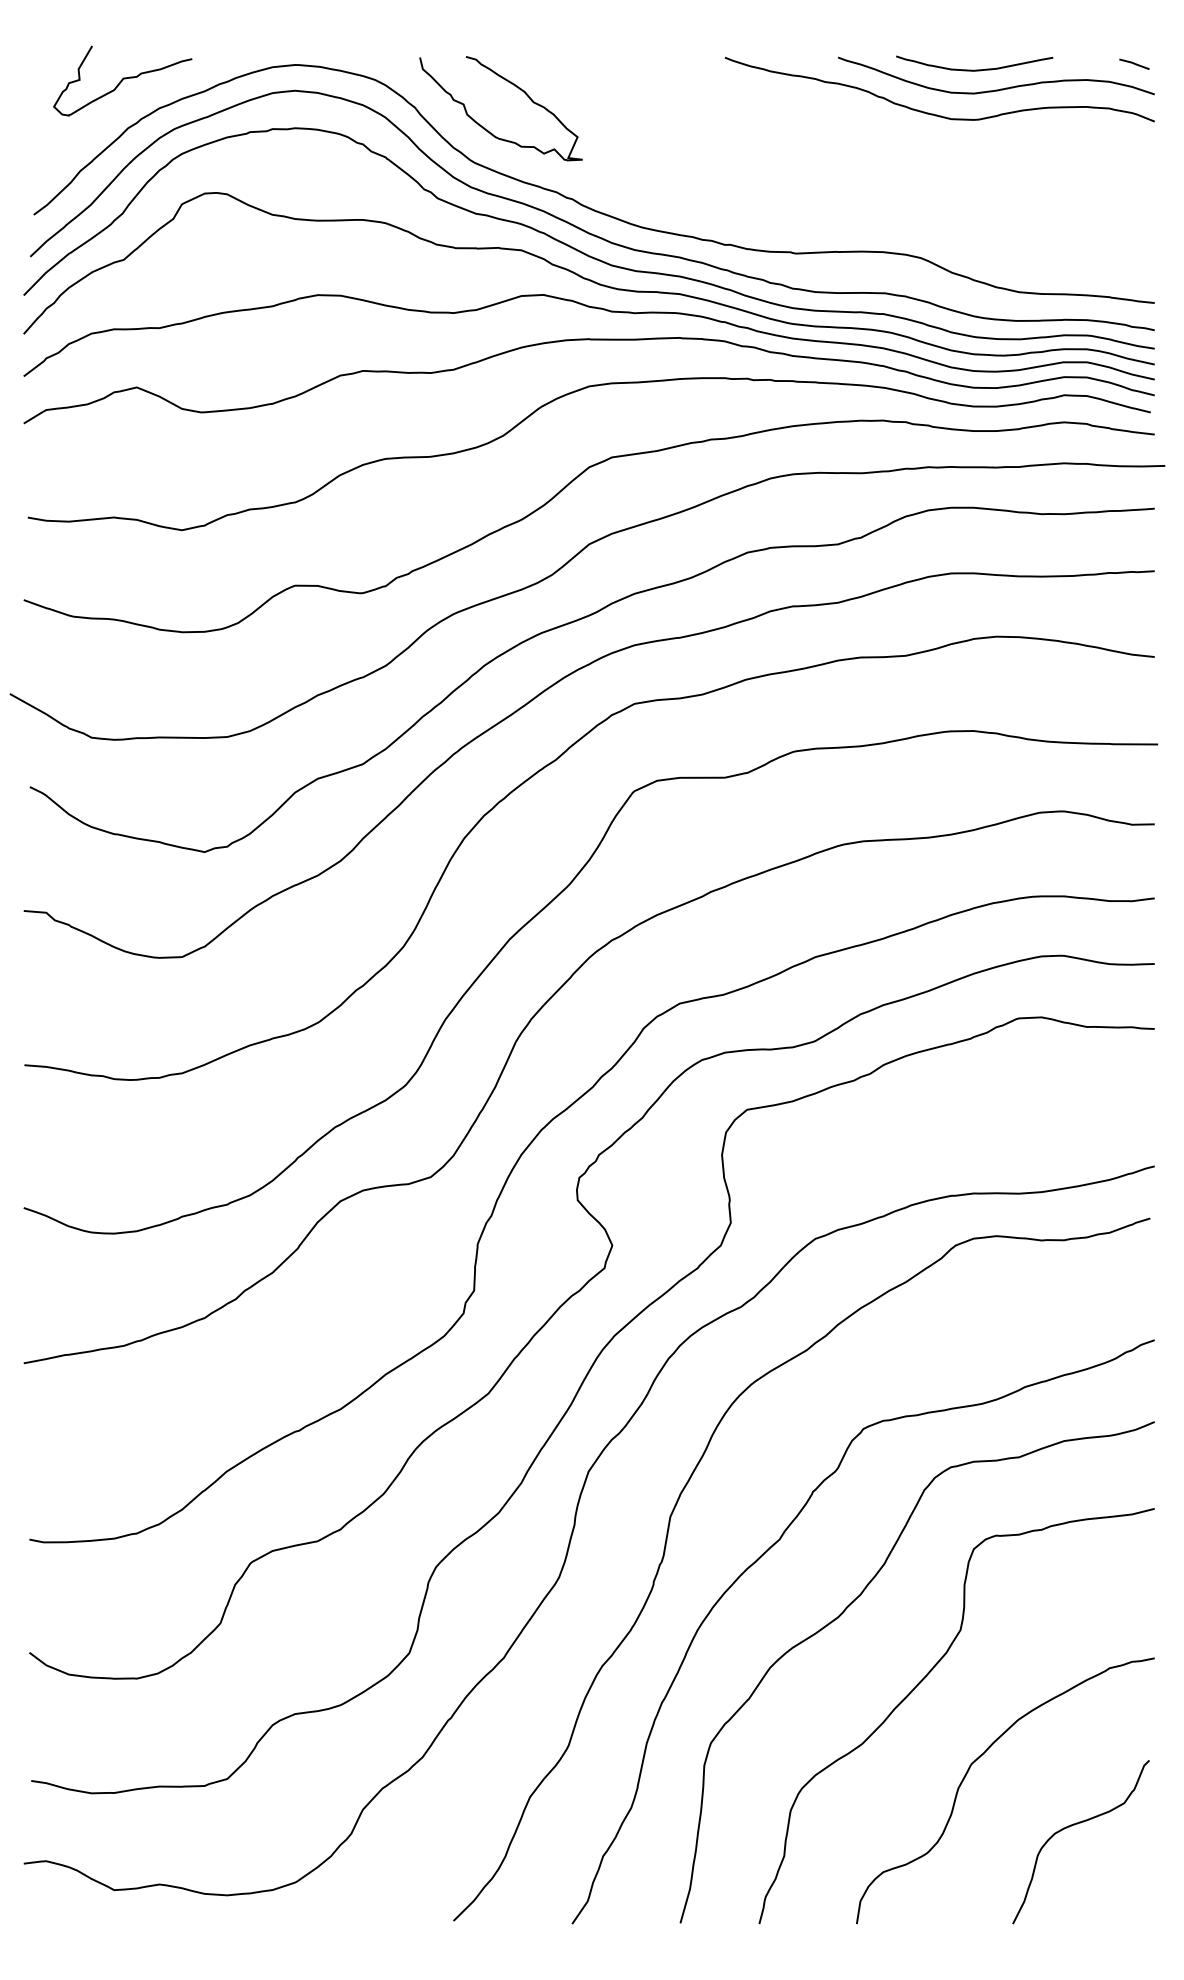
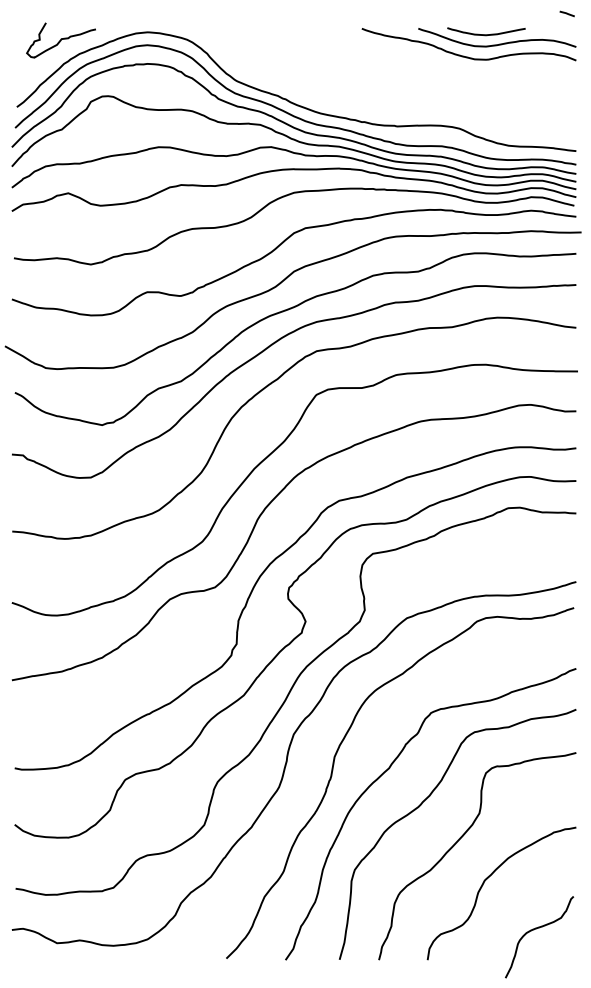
line: (1132, 63) -> (566, 13), moved
curve: (481, 123) -> (240, 61), removed
curve: (1074, 1826) -> (536, 929), moved

